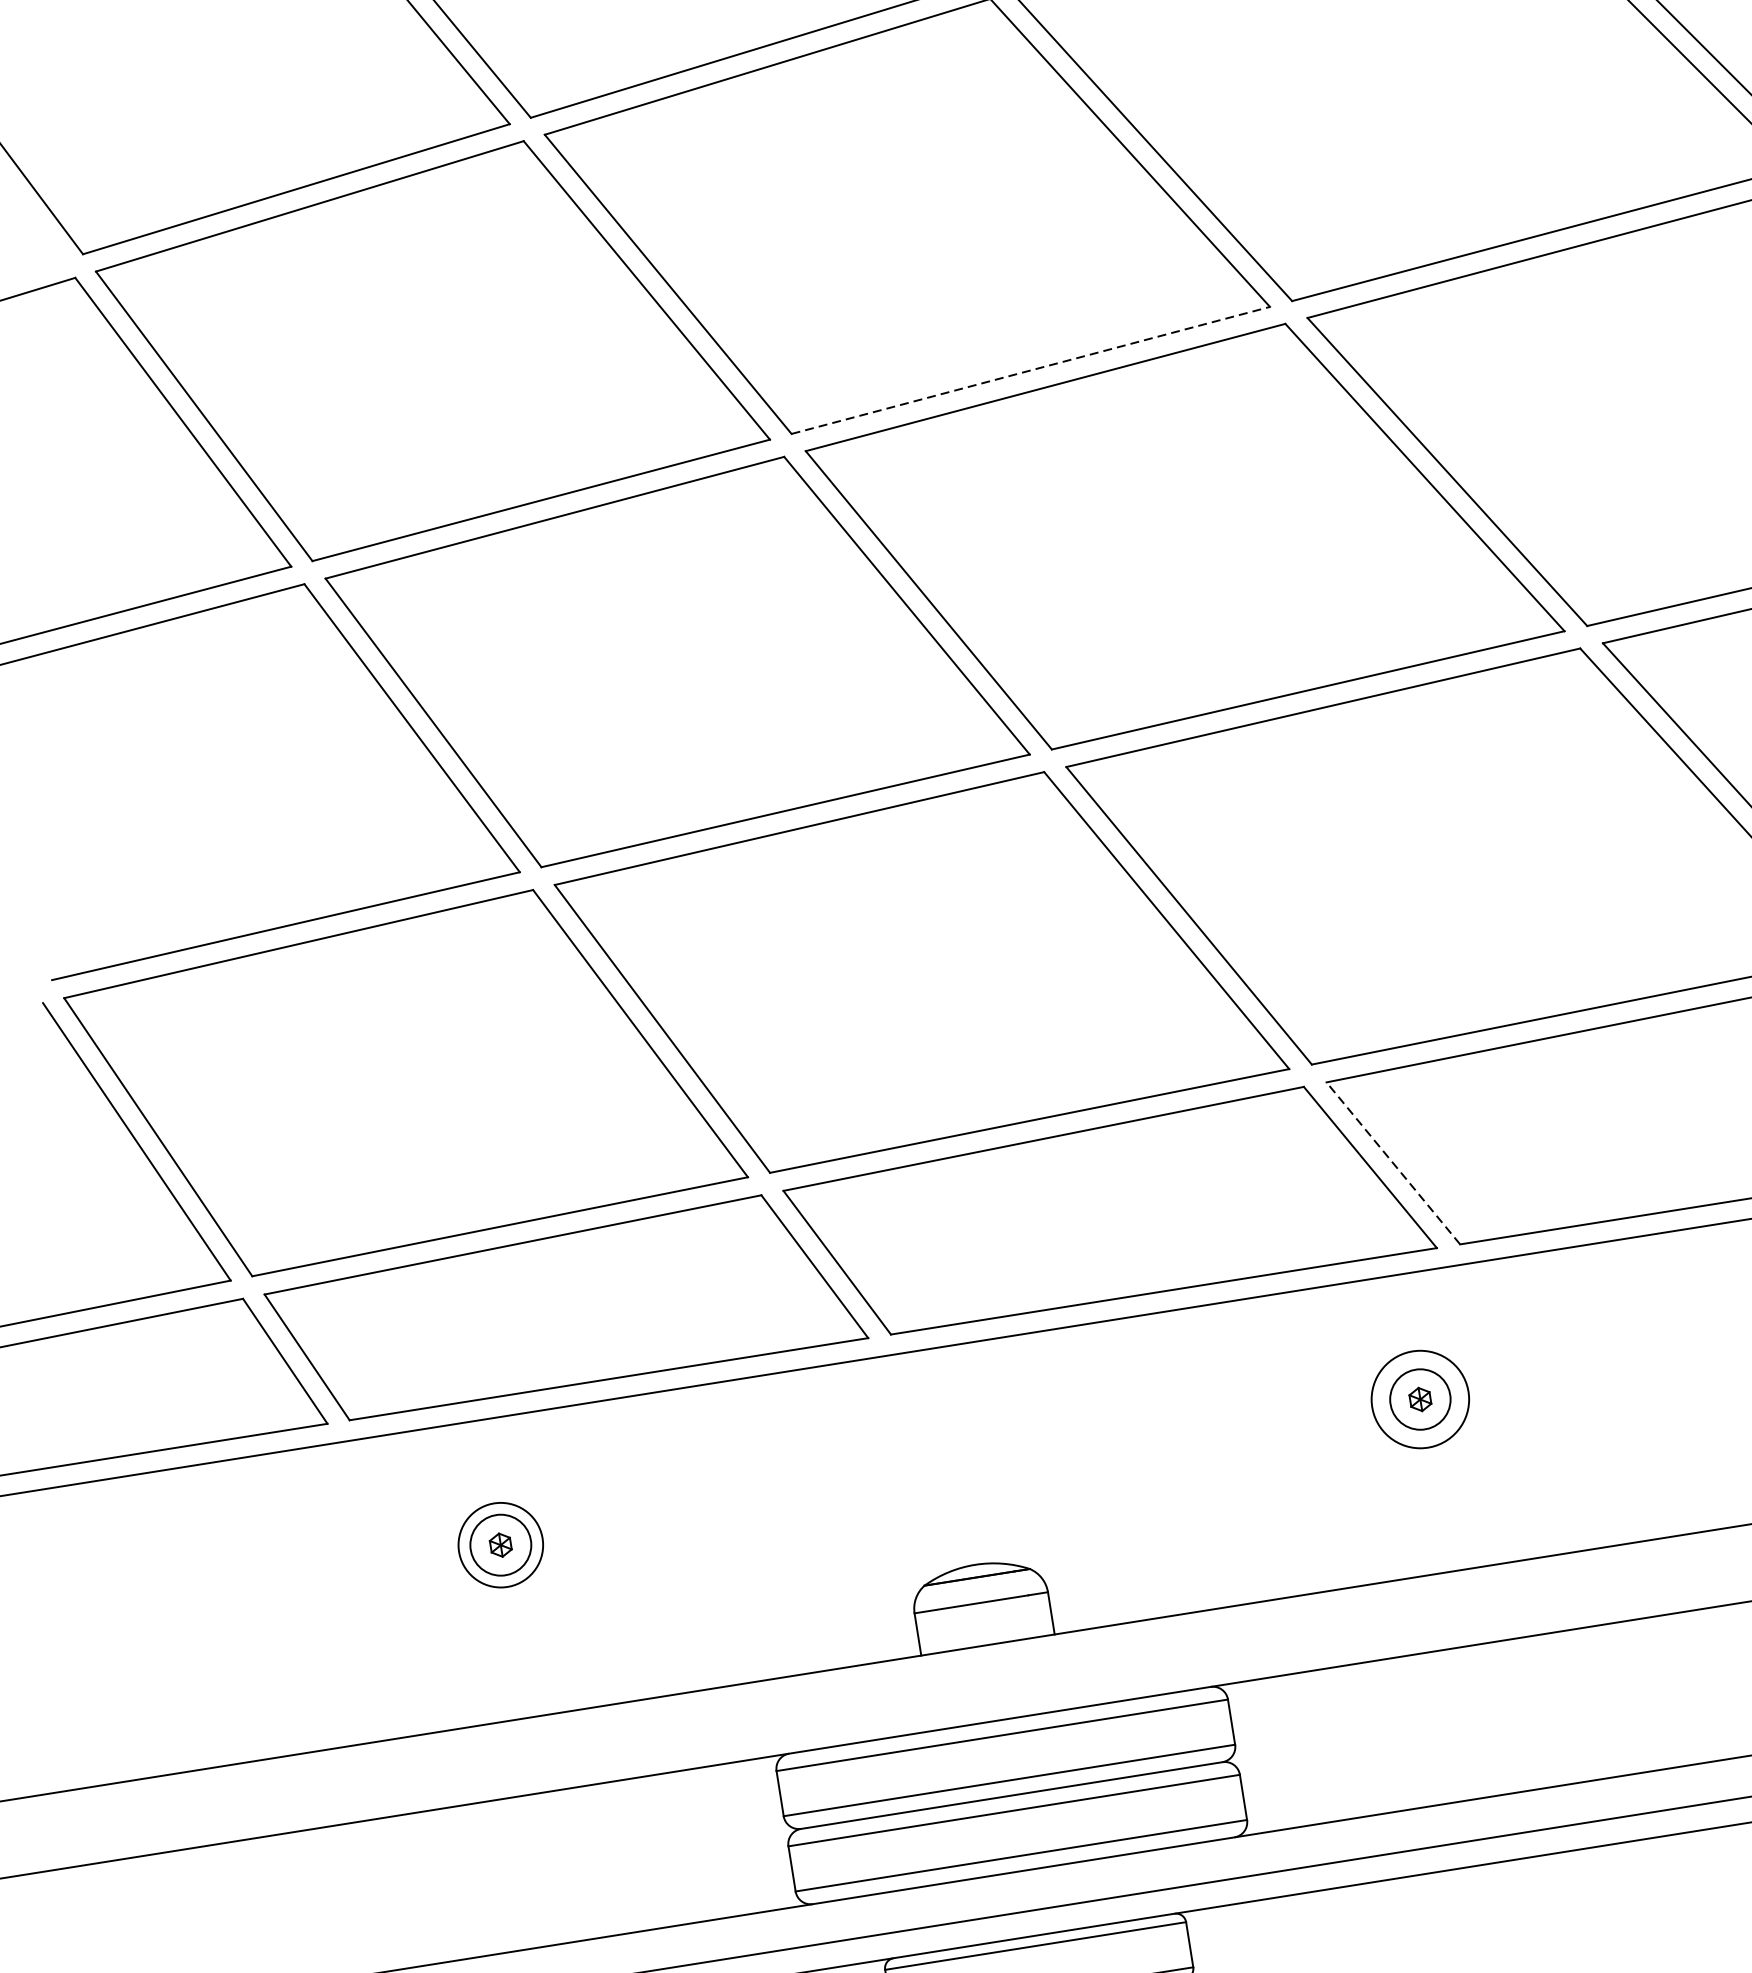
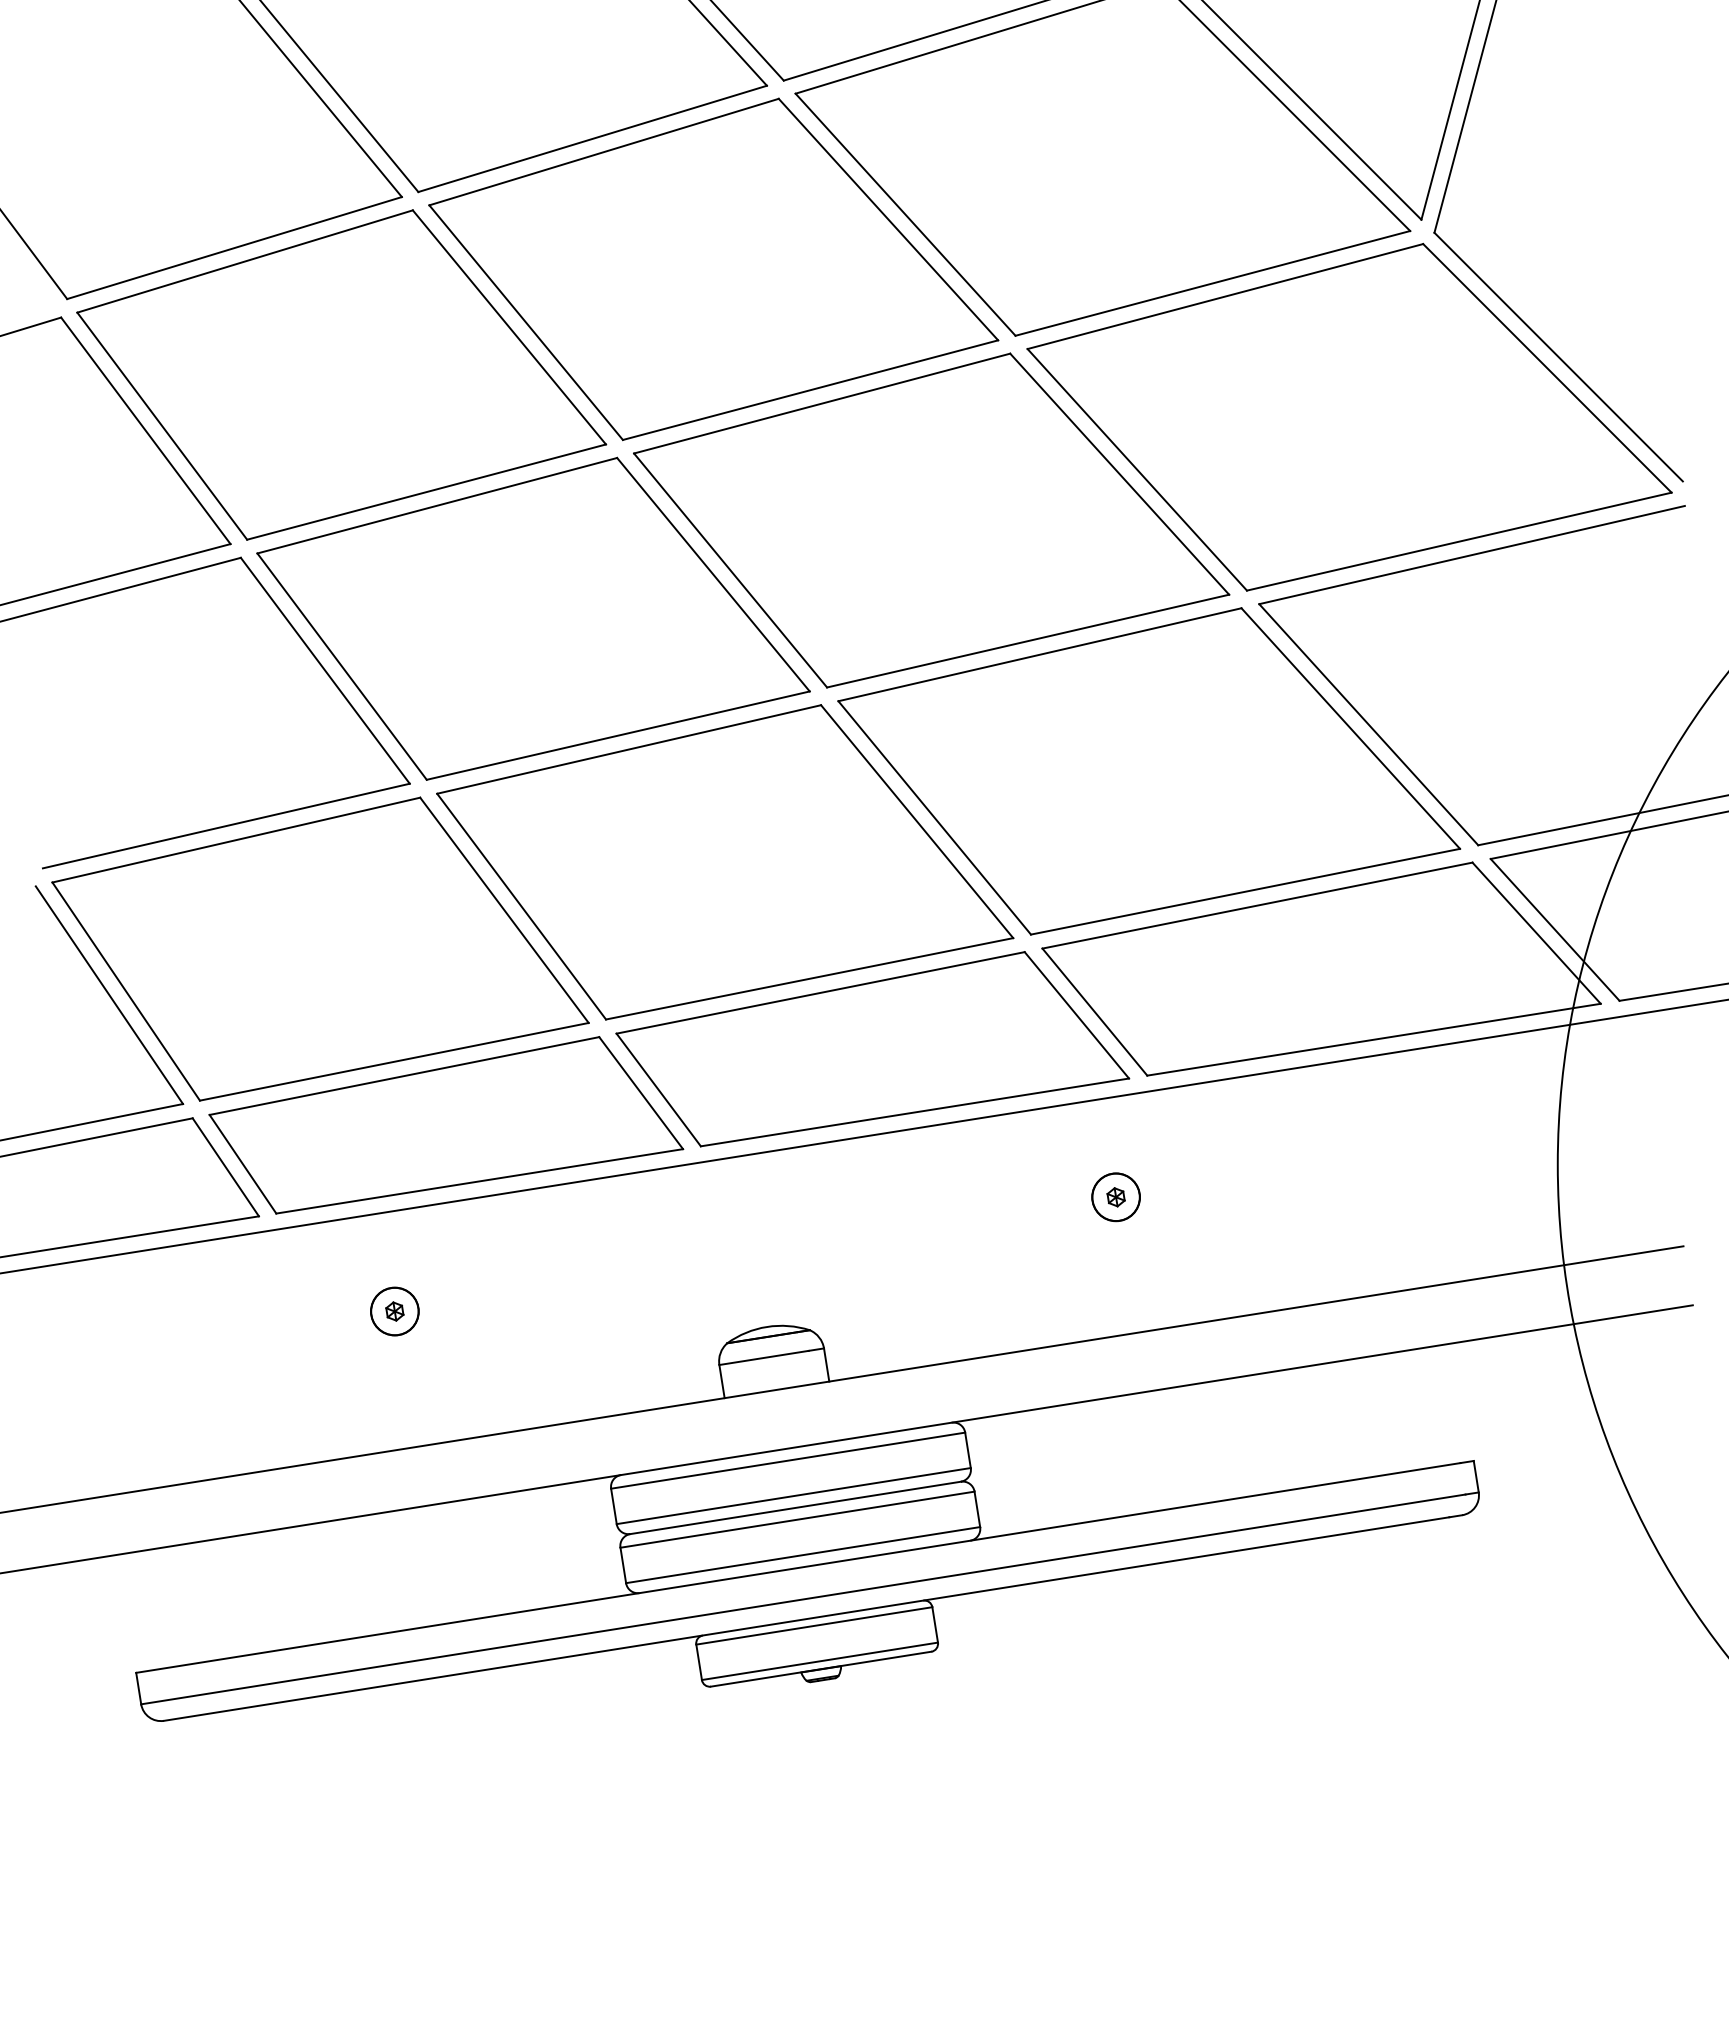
line: (1032, 370) -> (811, 390), dashed -> solid
line: (1392, 1162) -> (1094, 1011), dashed -> solid
circle: (1420, 1399) -> (1116, 1197), size x0.62
circle: (500, 1545) -> (394, 1311), size x0.71

